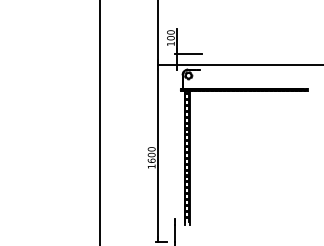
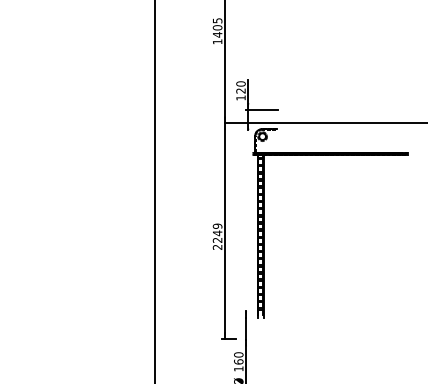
text: (170, 37) -> (240, 90), 100 -> 120
text: (151, 157) -> (217, 236), 1600 -> 2249

